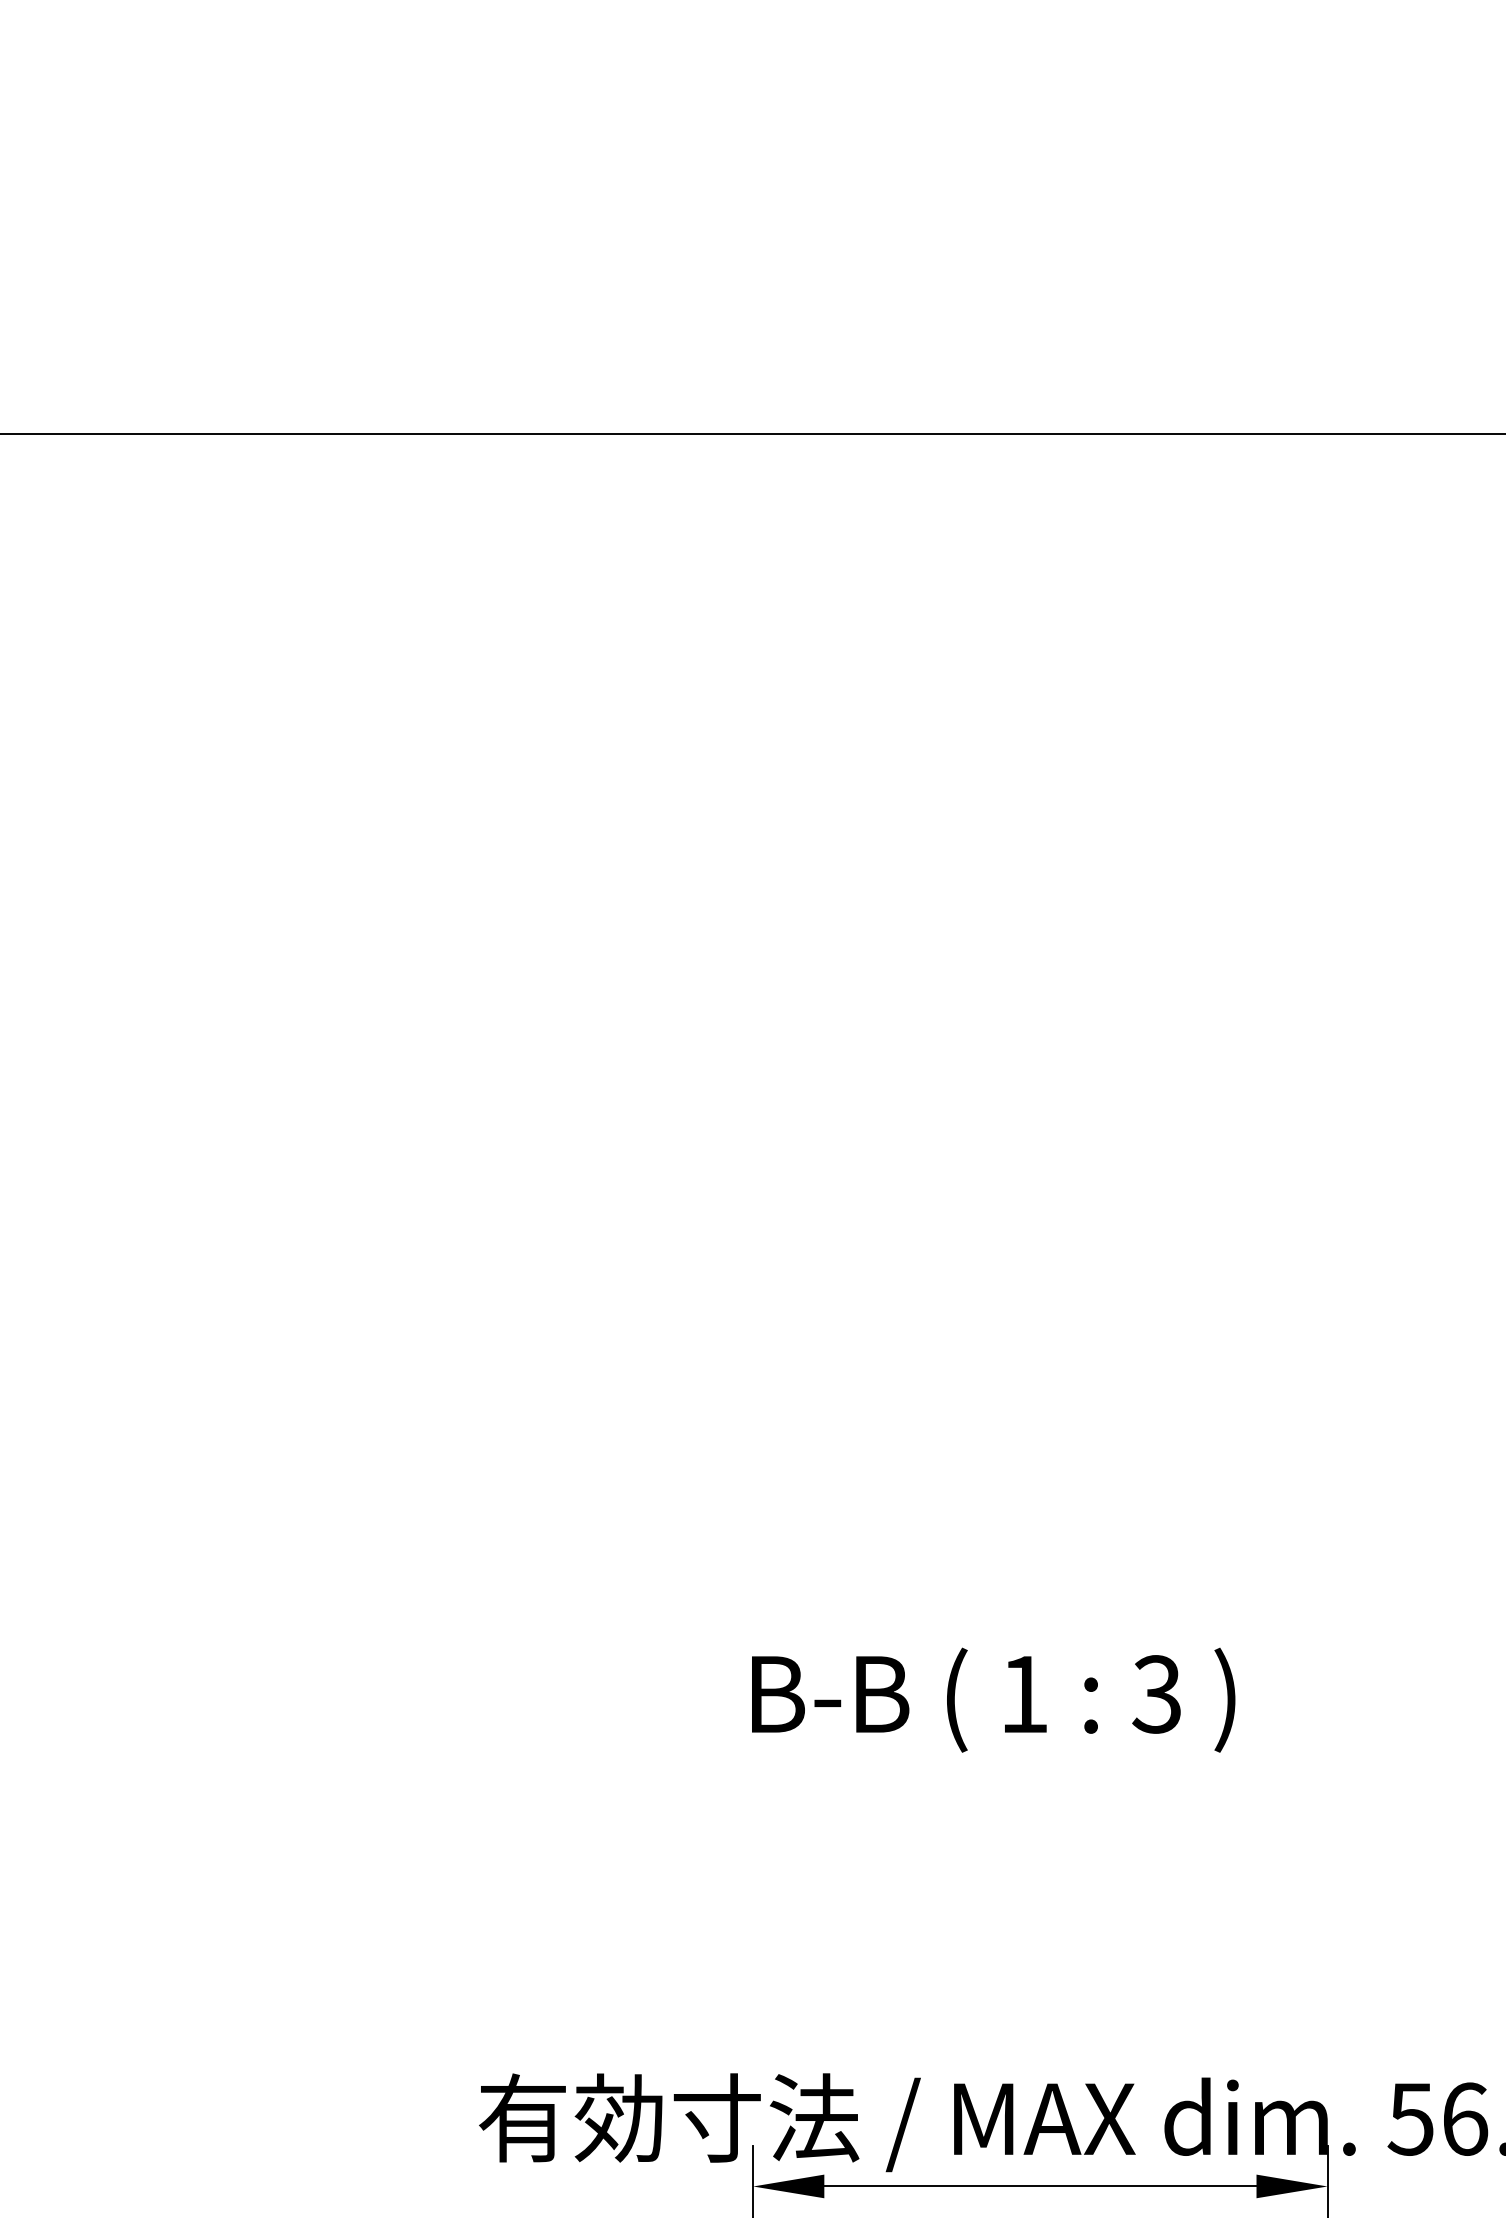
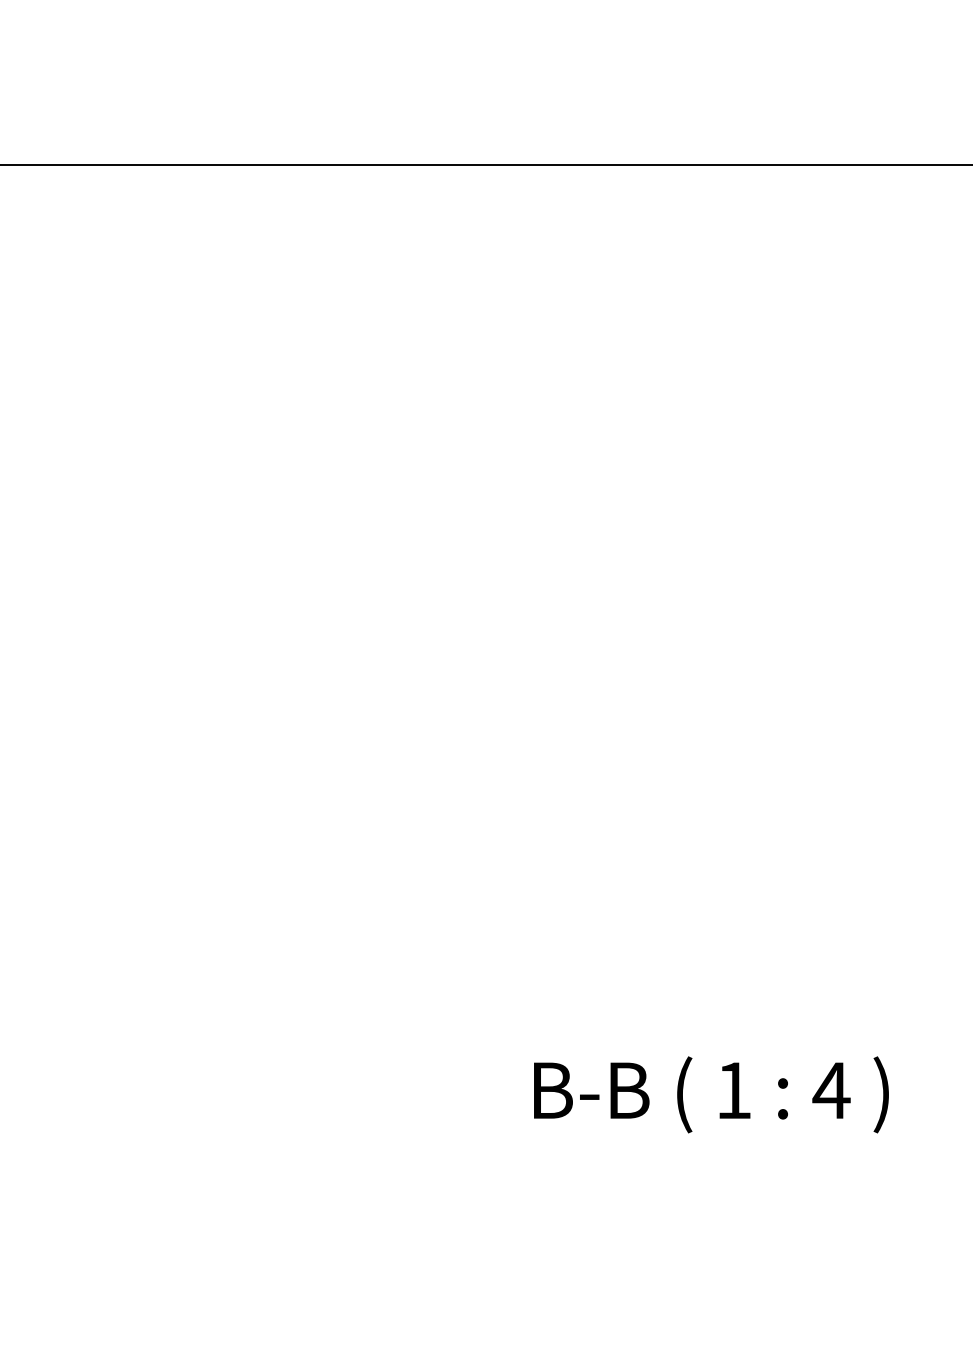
text: (1157, 1694) -> (831, 1090), 3 -> 4

